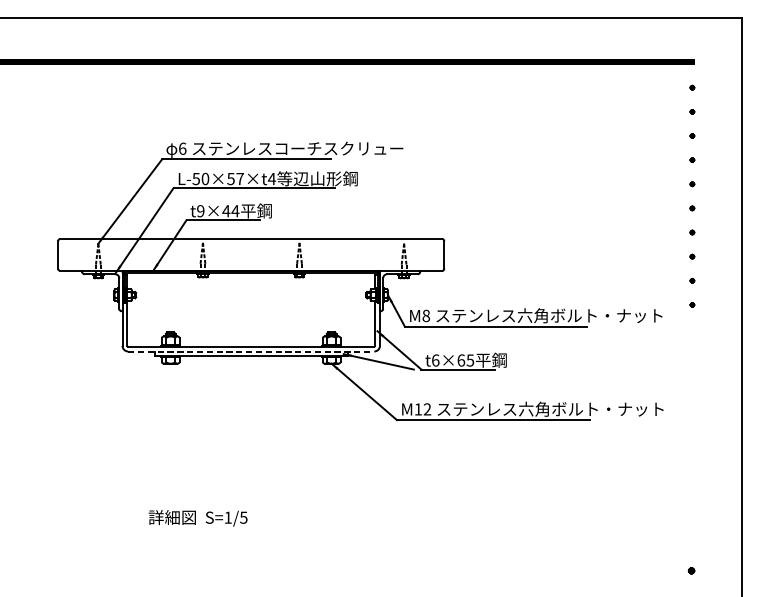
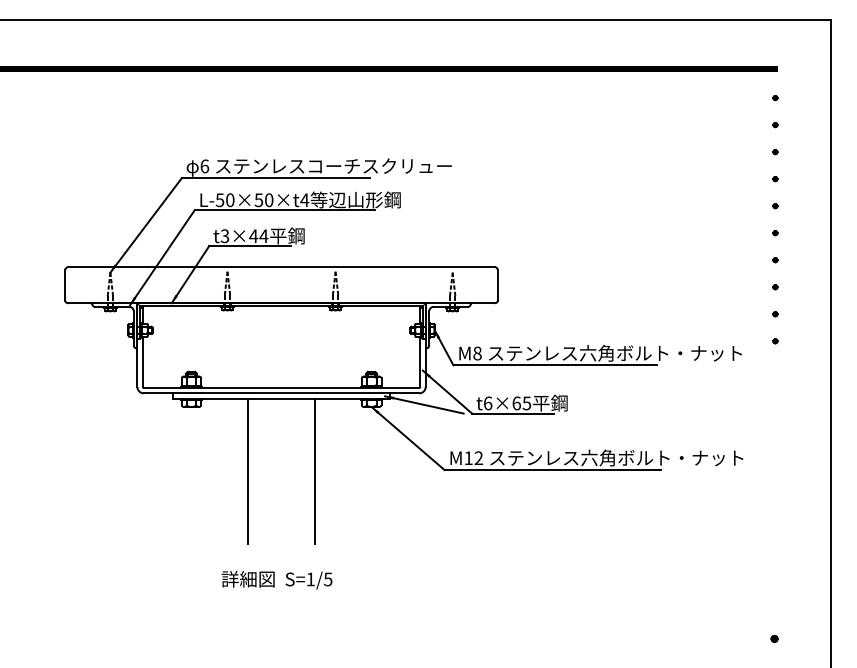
text: (240, 179) -> (269, 200), L-50×57×t4 -> L-50×50×t4
text: (200, 211) -> (224, 236), t9×44 -> t3×44
line: (251, 351) -> (281, 393), dashed -> solid
line: (220, 421) -> (247, 471), added
line: (281, 421) -> (315, 471), added
text: (197, 517) -> (276, 579), moved

